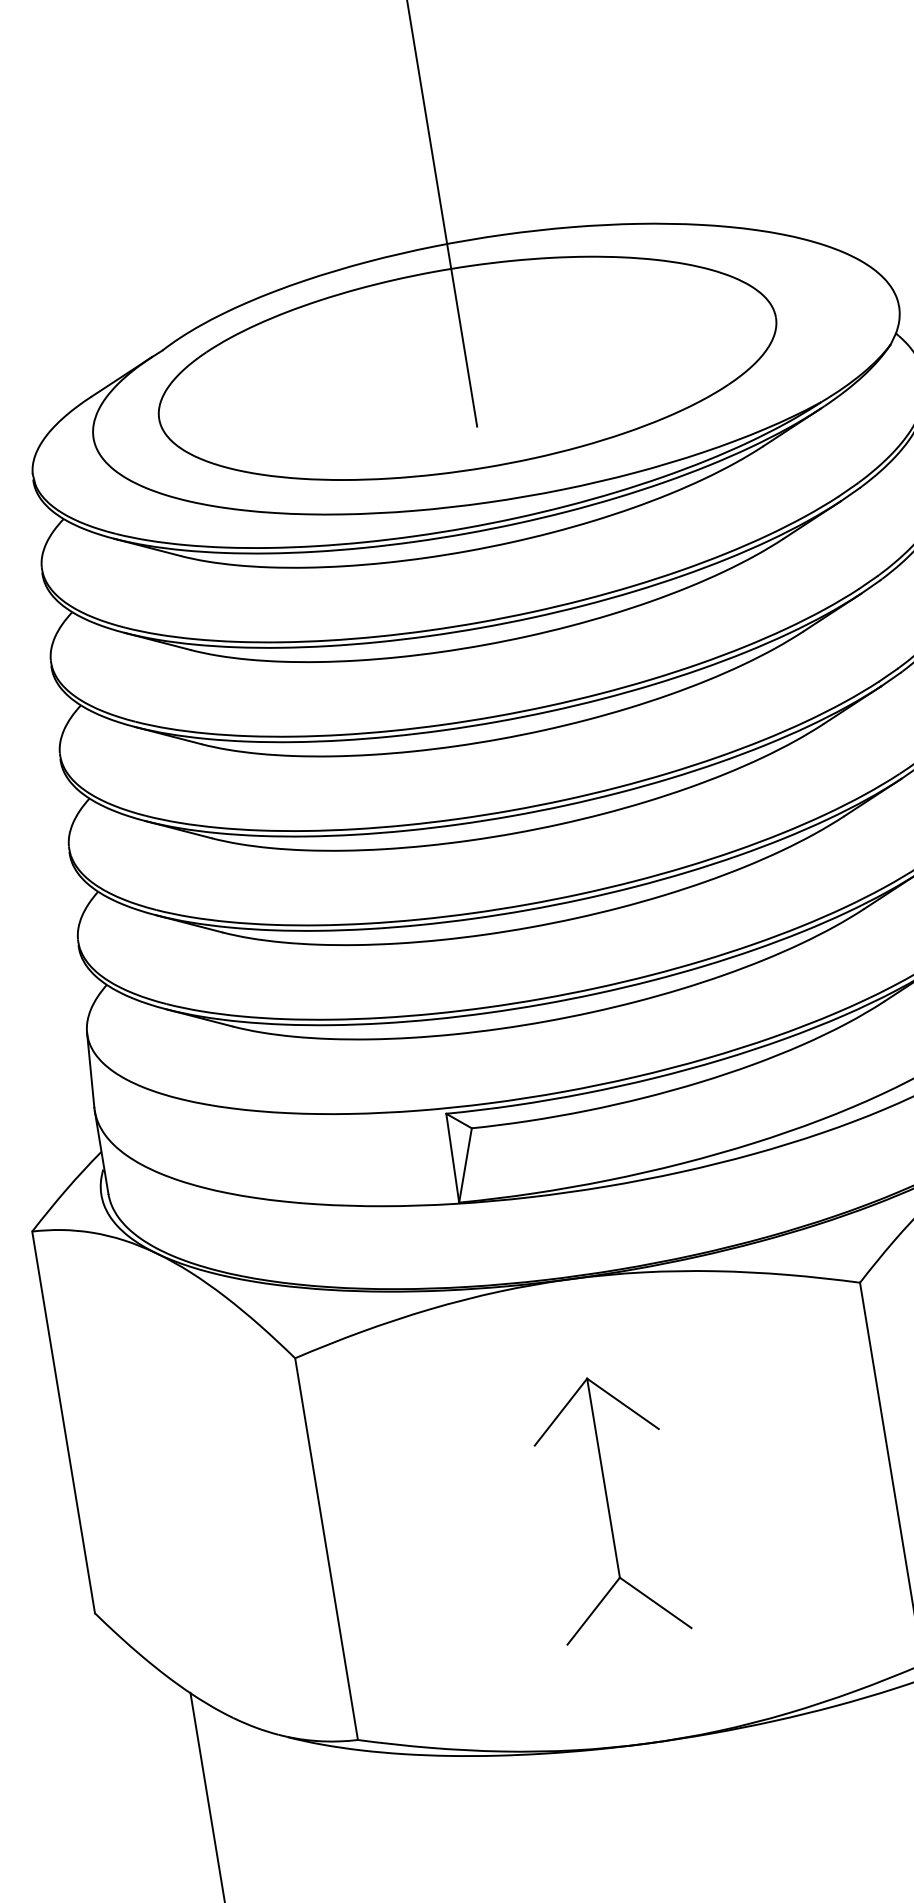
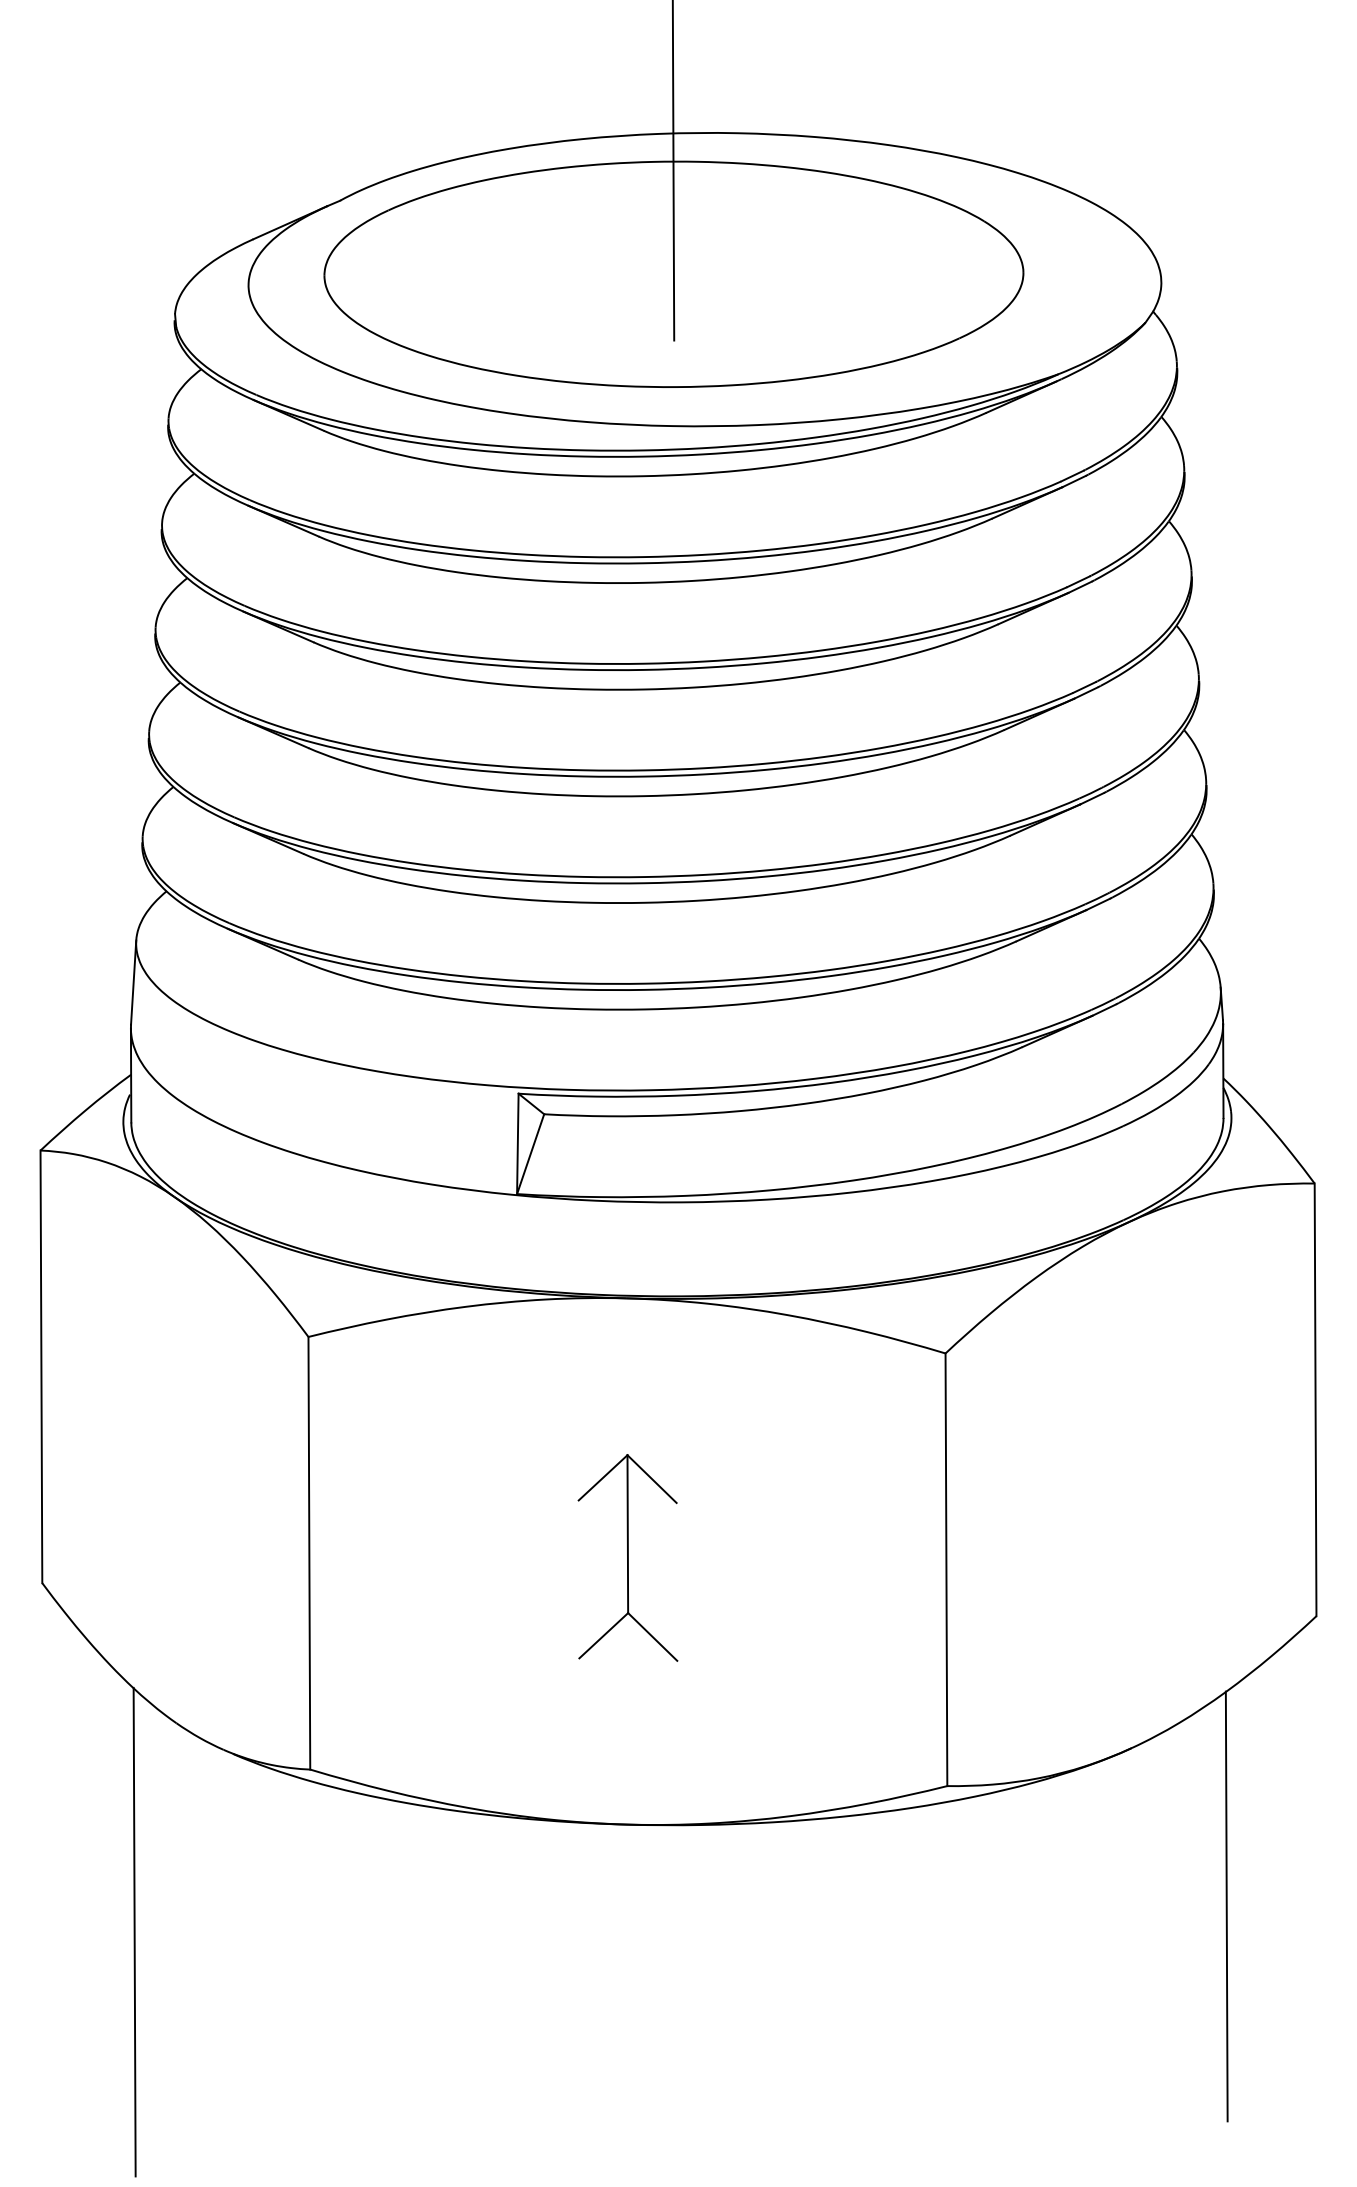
part: (608, 1507) -> (627, 1557), size x0.7

